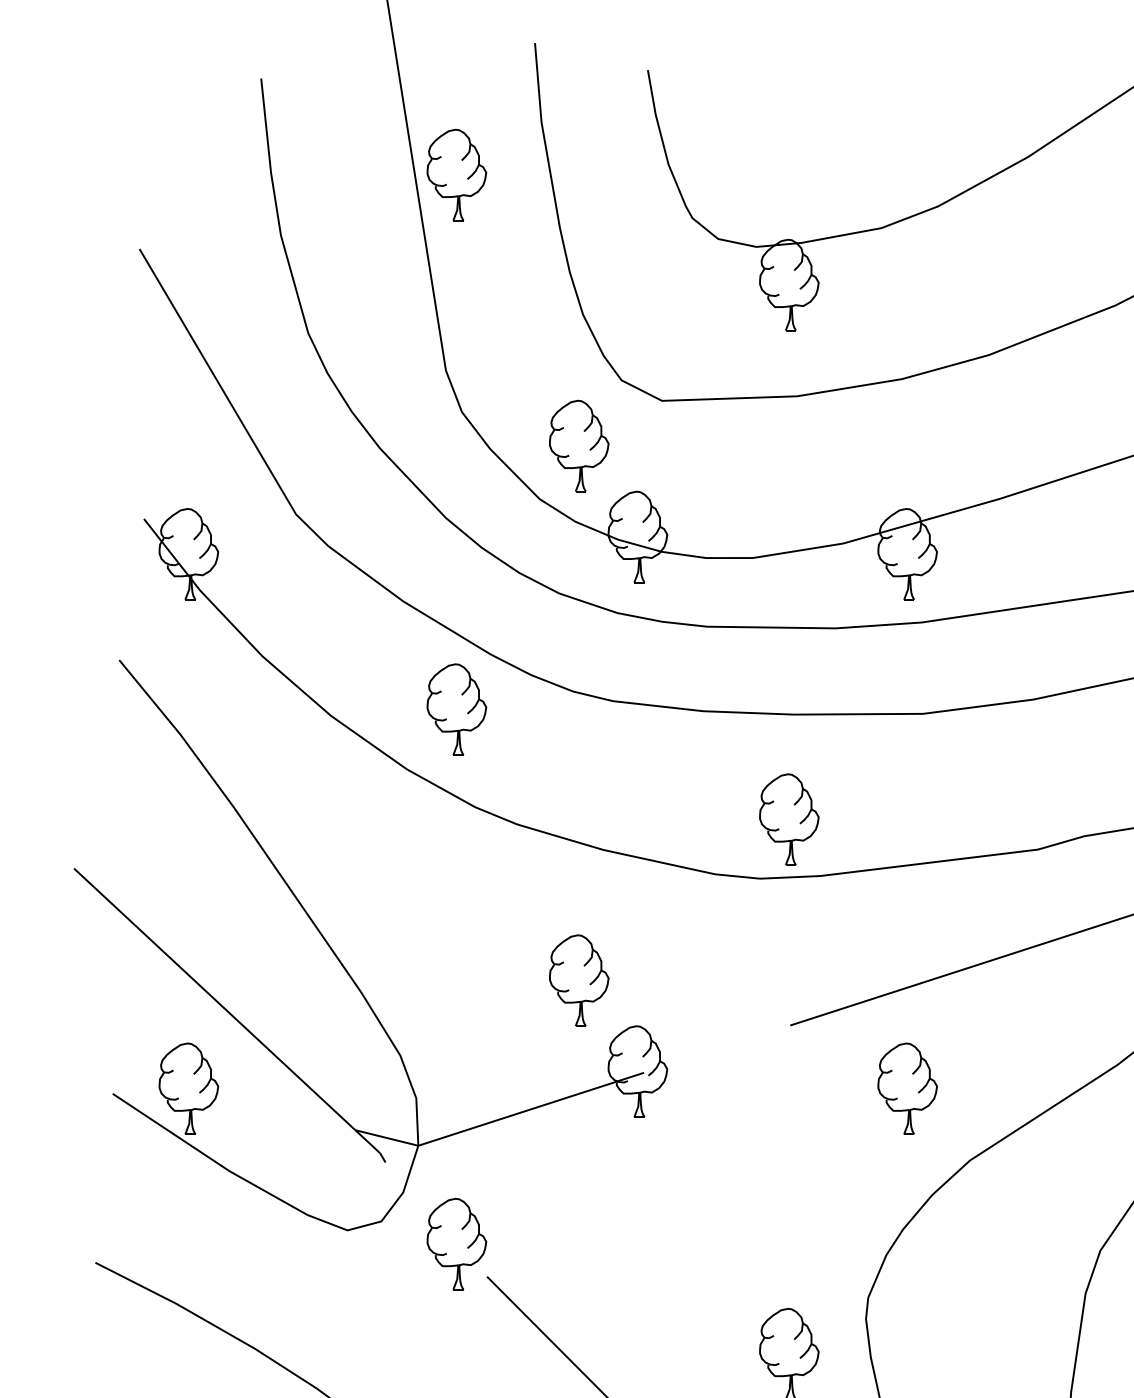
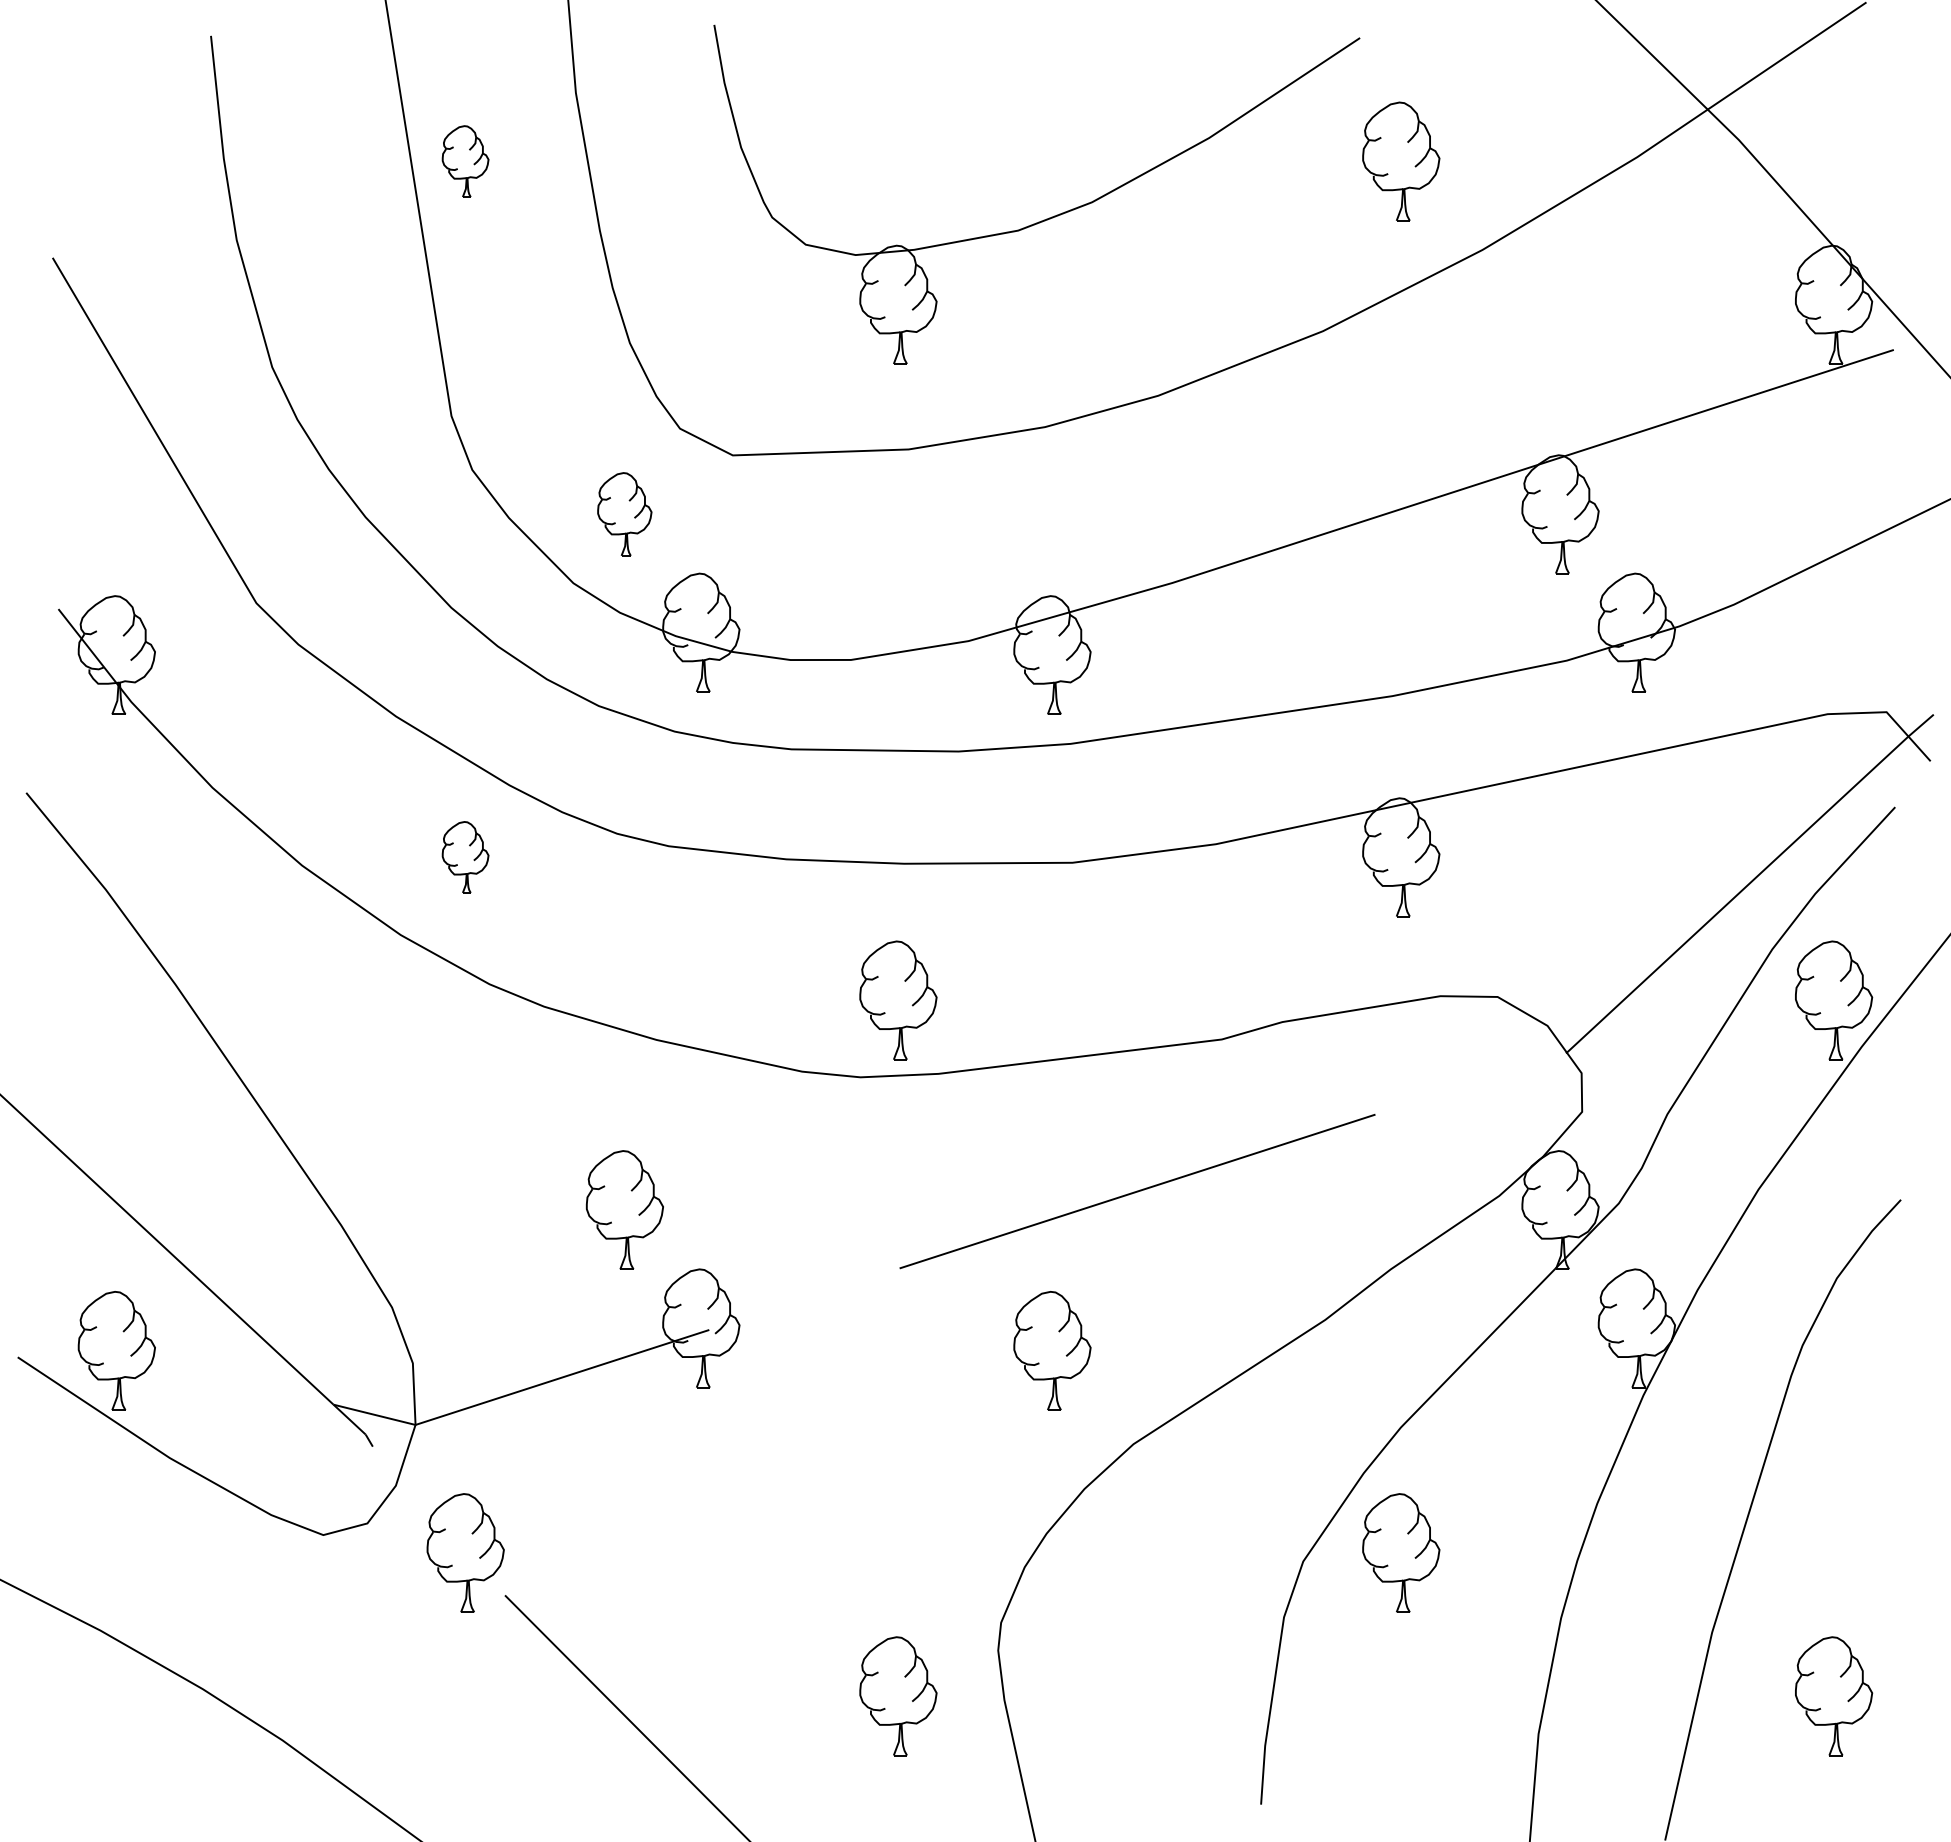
part: (456, 175) -> (465, 161), size x0.6
part: (578, 446) -> (624, 514), size x0.7
part: (456, 709) -> (465, 857), size x0.6

